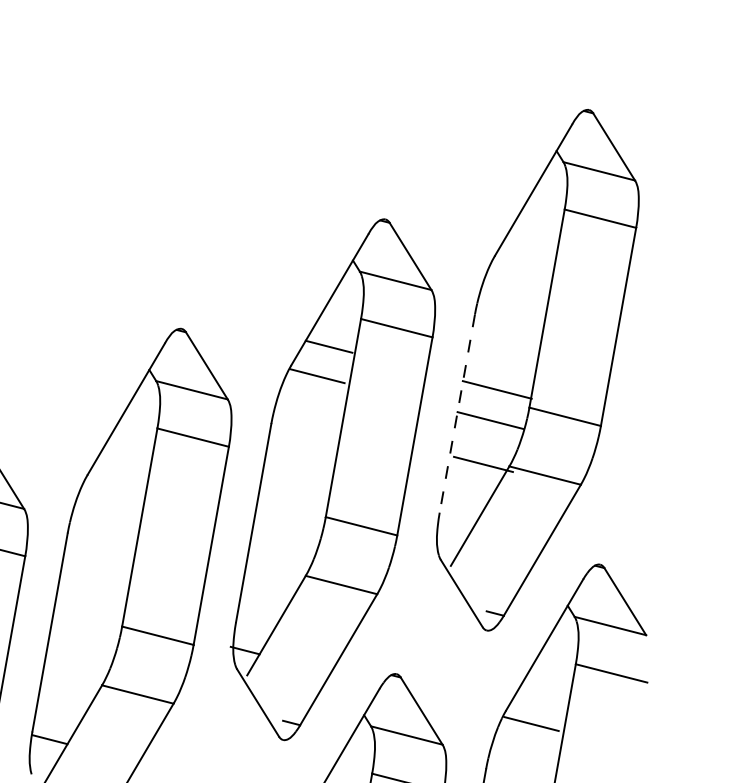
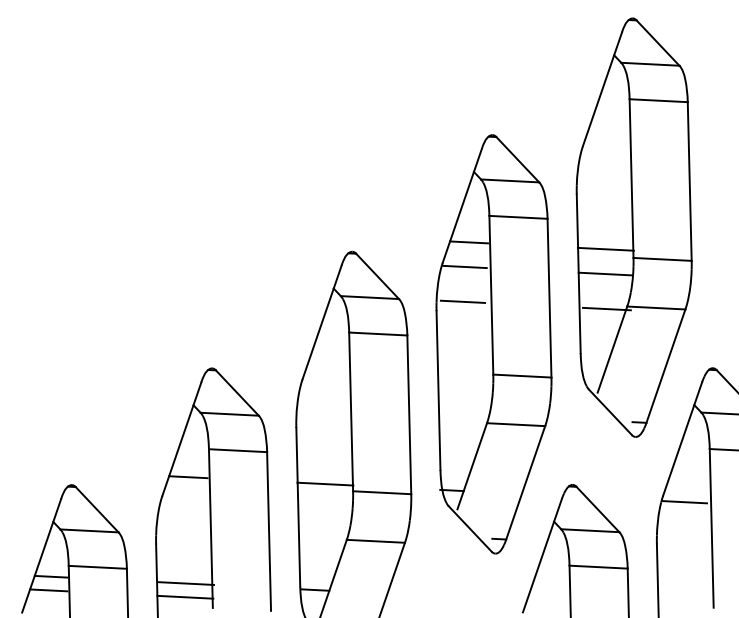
line: (456, 414) -> (578, 274), dashed -> solid
line: (306, 418) -> (462, 301), added
line: (89, 609) -> (325, 483), added

